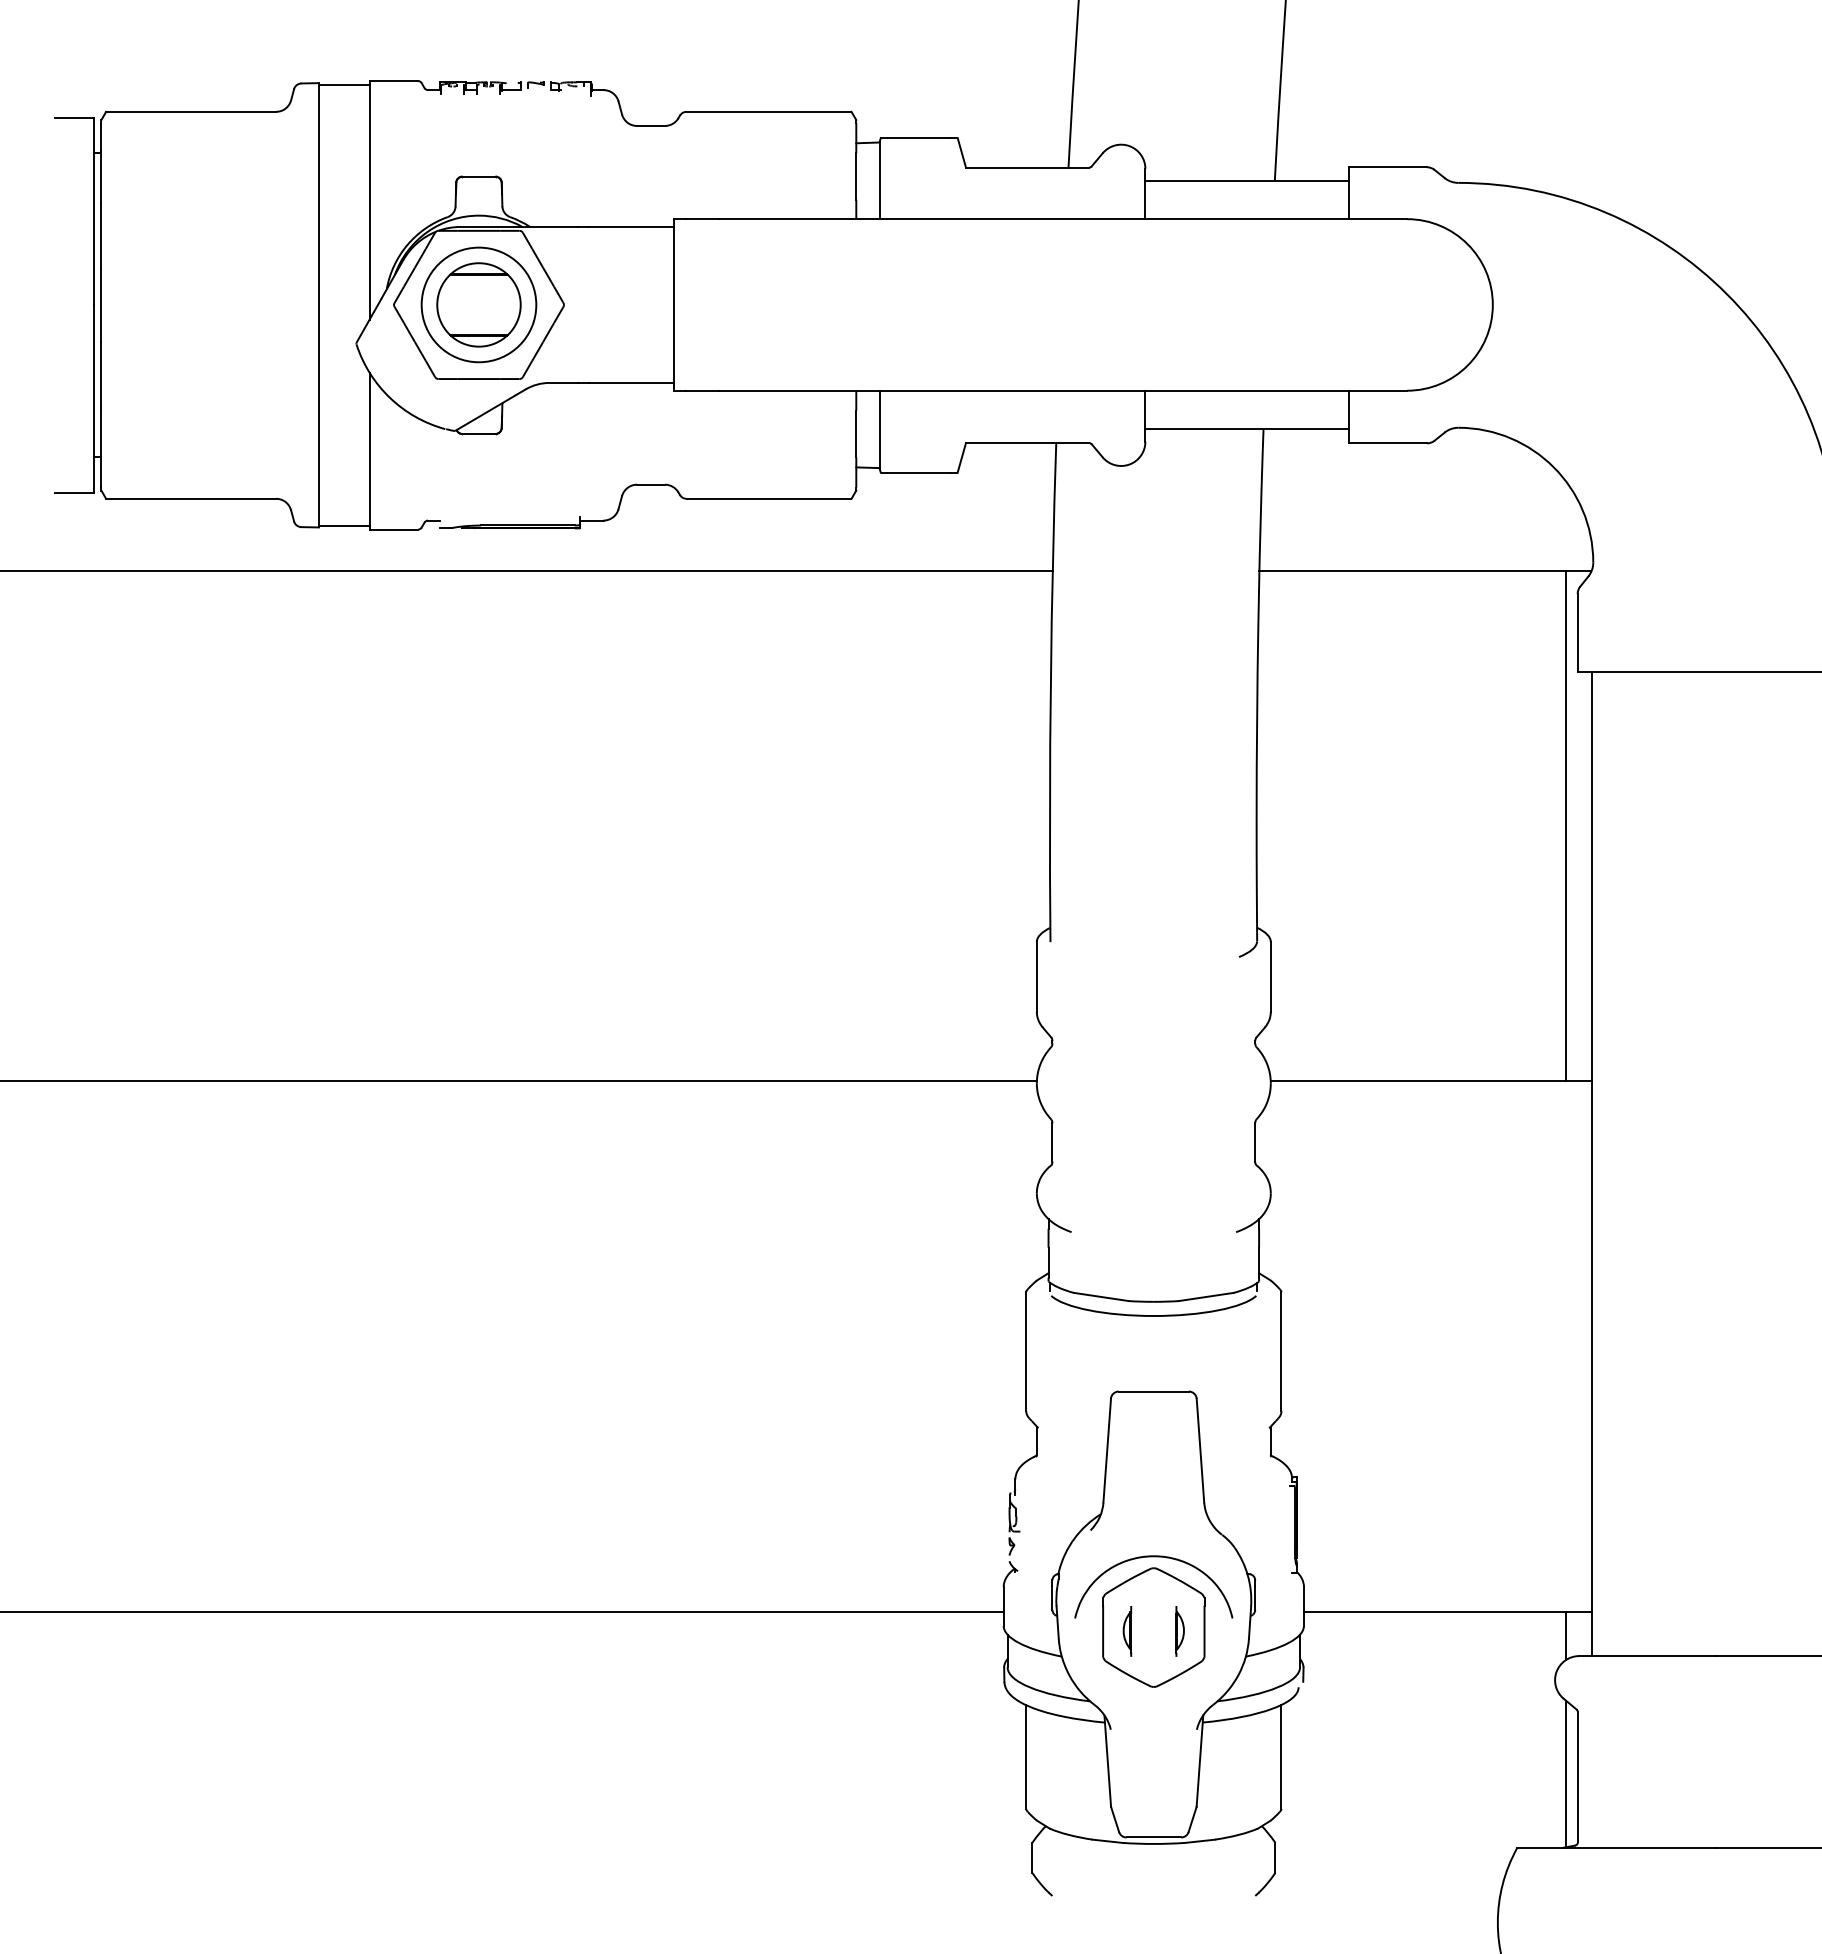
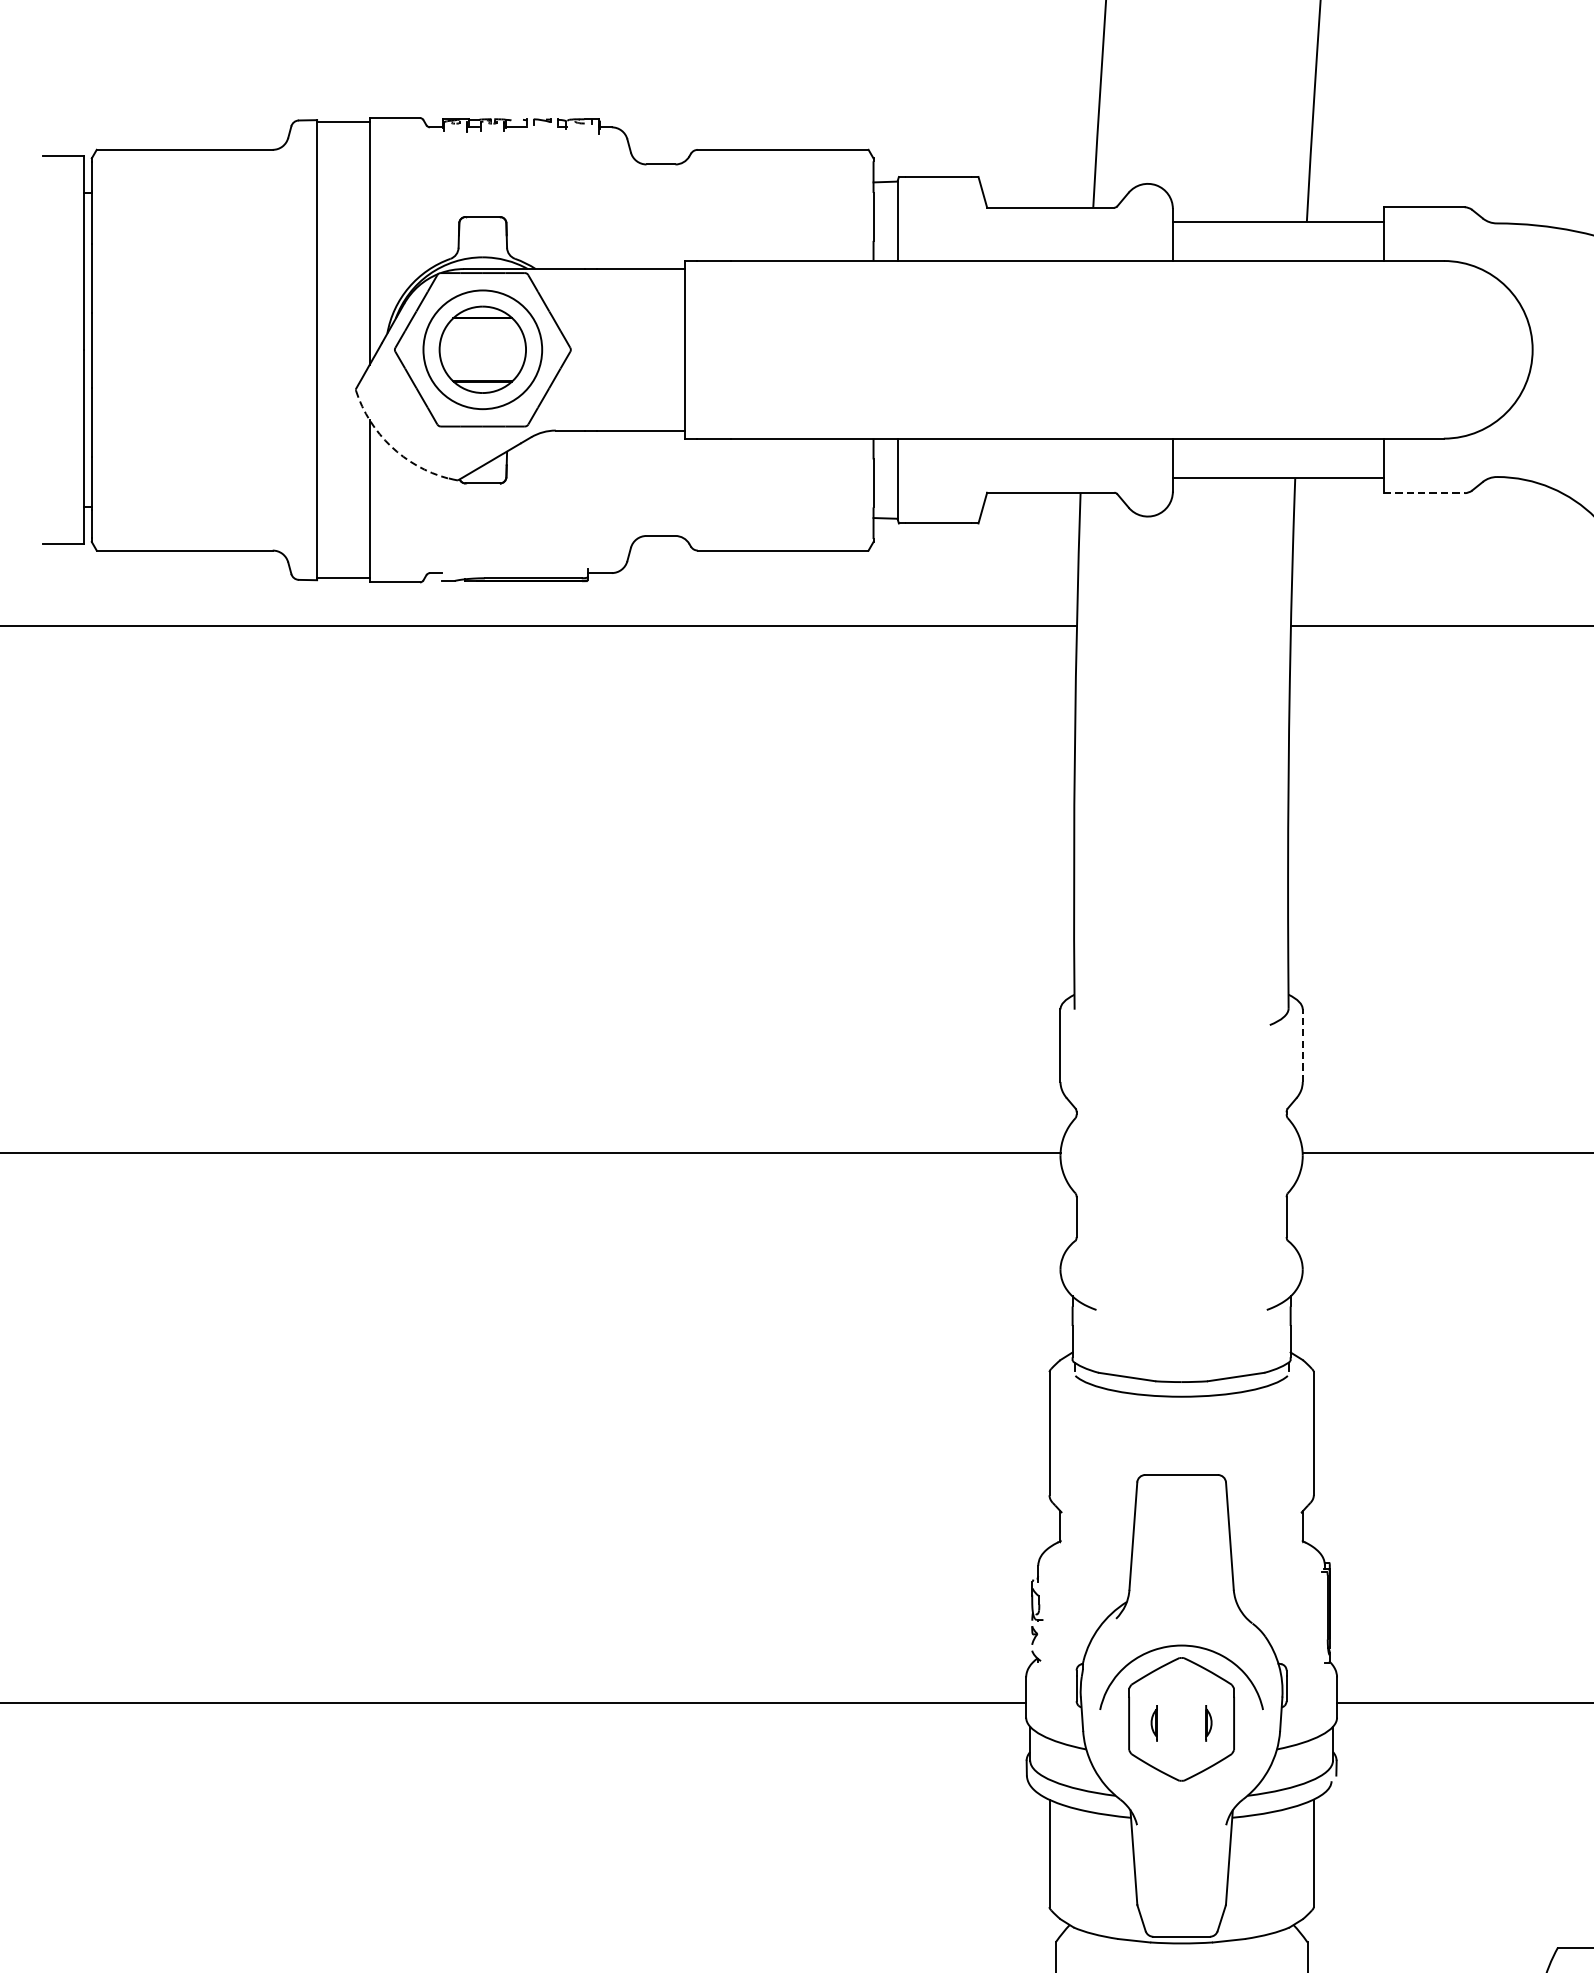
arc: (390, 398) -> (391, 446), solid -> dashed
line: (1388, 443) -> (1424, 493), solid -> dashed
line: (1270, 976) -> (1302, 1045), solid -> dashed
part: (1127, 1631) -> (1154, 1723), size x0.7
part: (1179, 1631) -> (1208, 1723), size x0.7

